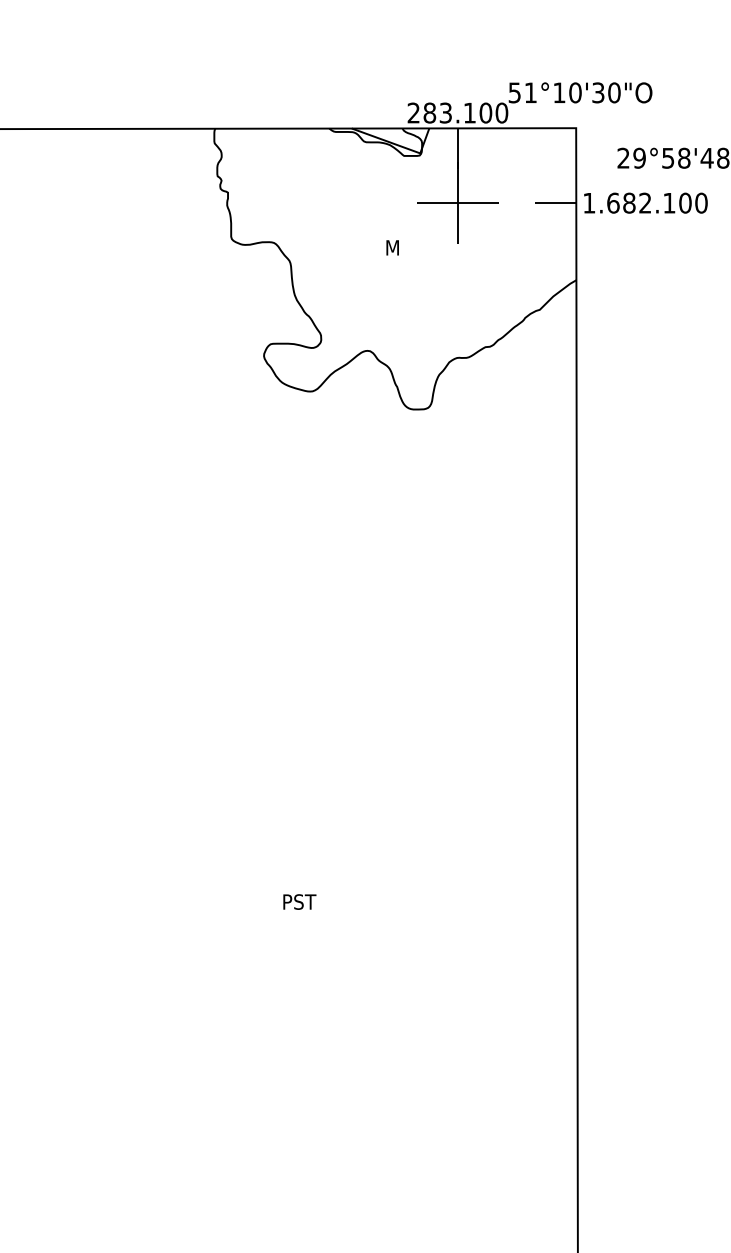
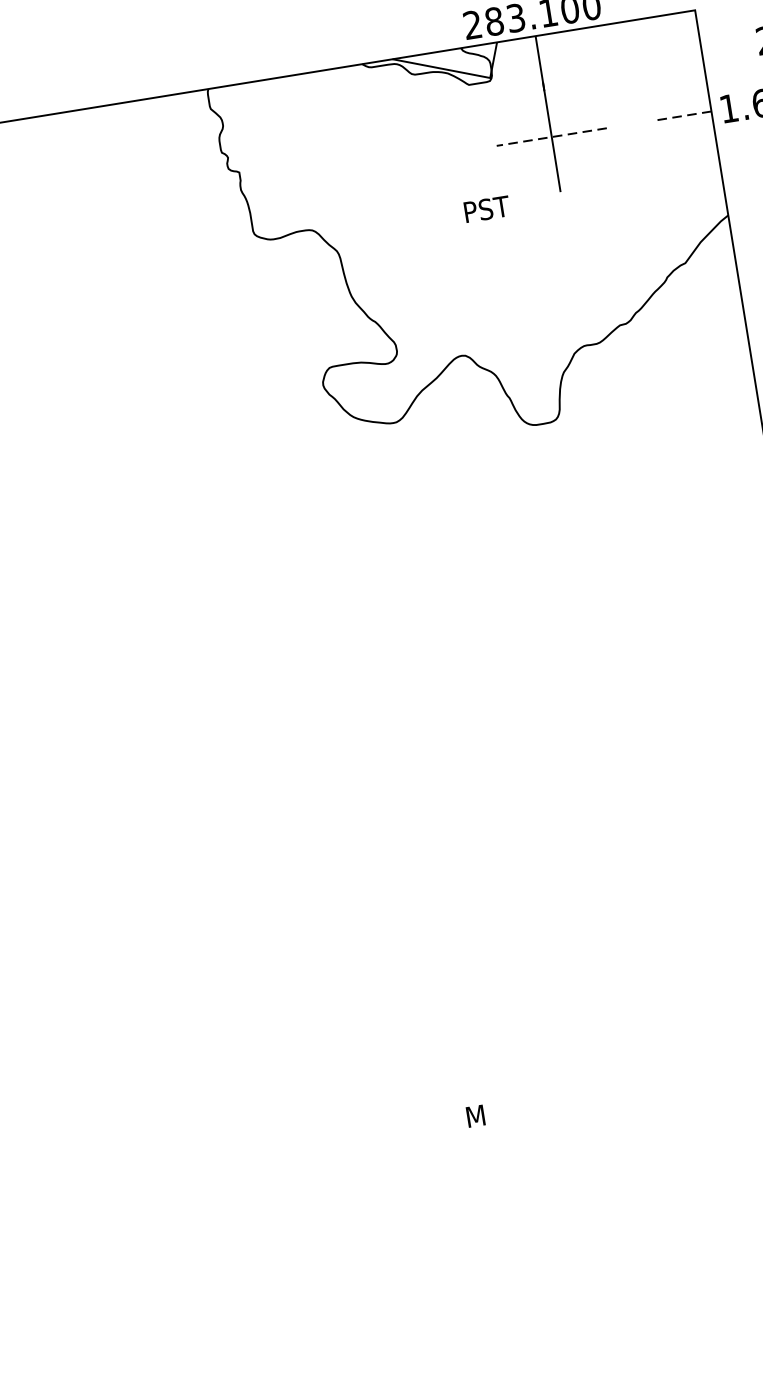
line: (457, 203) -> (551, 137), solid -> dashed
line: (555, 203) -> (683, 116), solid -> dashed
text: (403, 247) -> (487, 208), M -> PST
text: (300, 901) -> (490, 1113), PST -> M

